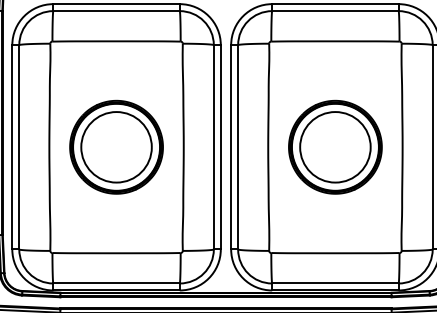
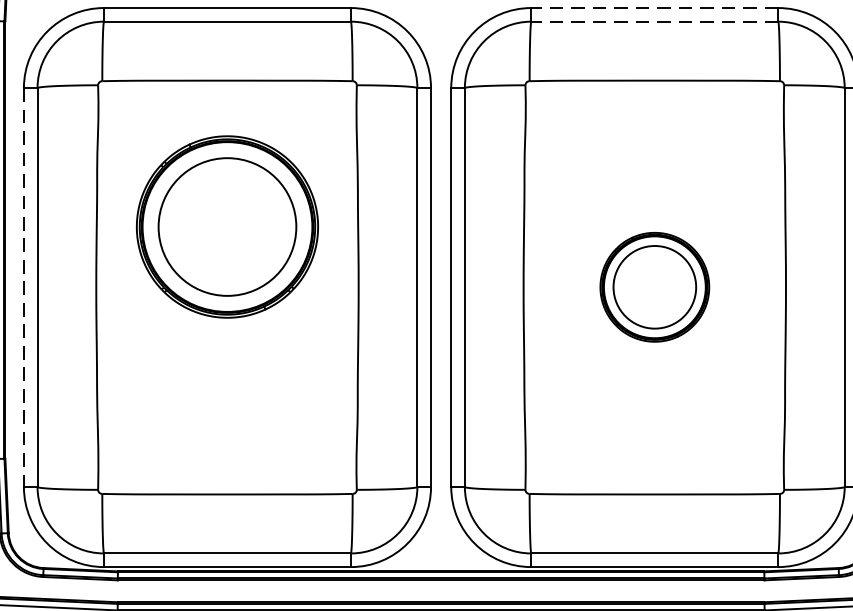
line: (334, 4) -> (652, 8), solid -> dashed
line: (334, 11) -> (652, 22), solid -> dashed
part: (116, 146) -> (227, 225), moved
part: (335, 146) -> (654, 285), size x0.6
line: (12, 147) -> (24, 287), solid -> dashed

